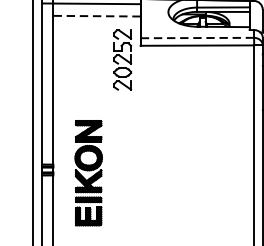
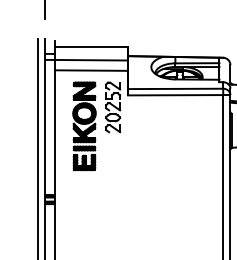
line: (97, 16) -> (91, 70), dashed -> solid
line: (197, 37) -> (175, 88), dashed -> solid
part: (88, 173) -> (84, 126), moved

